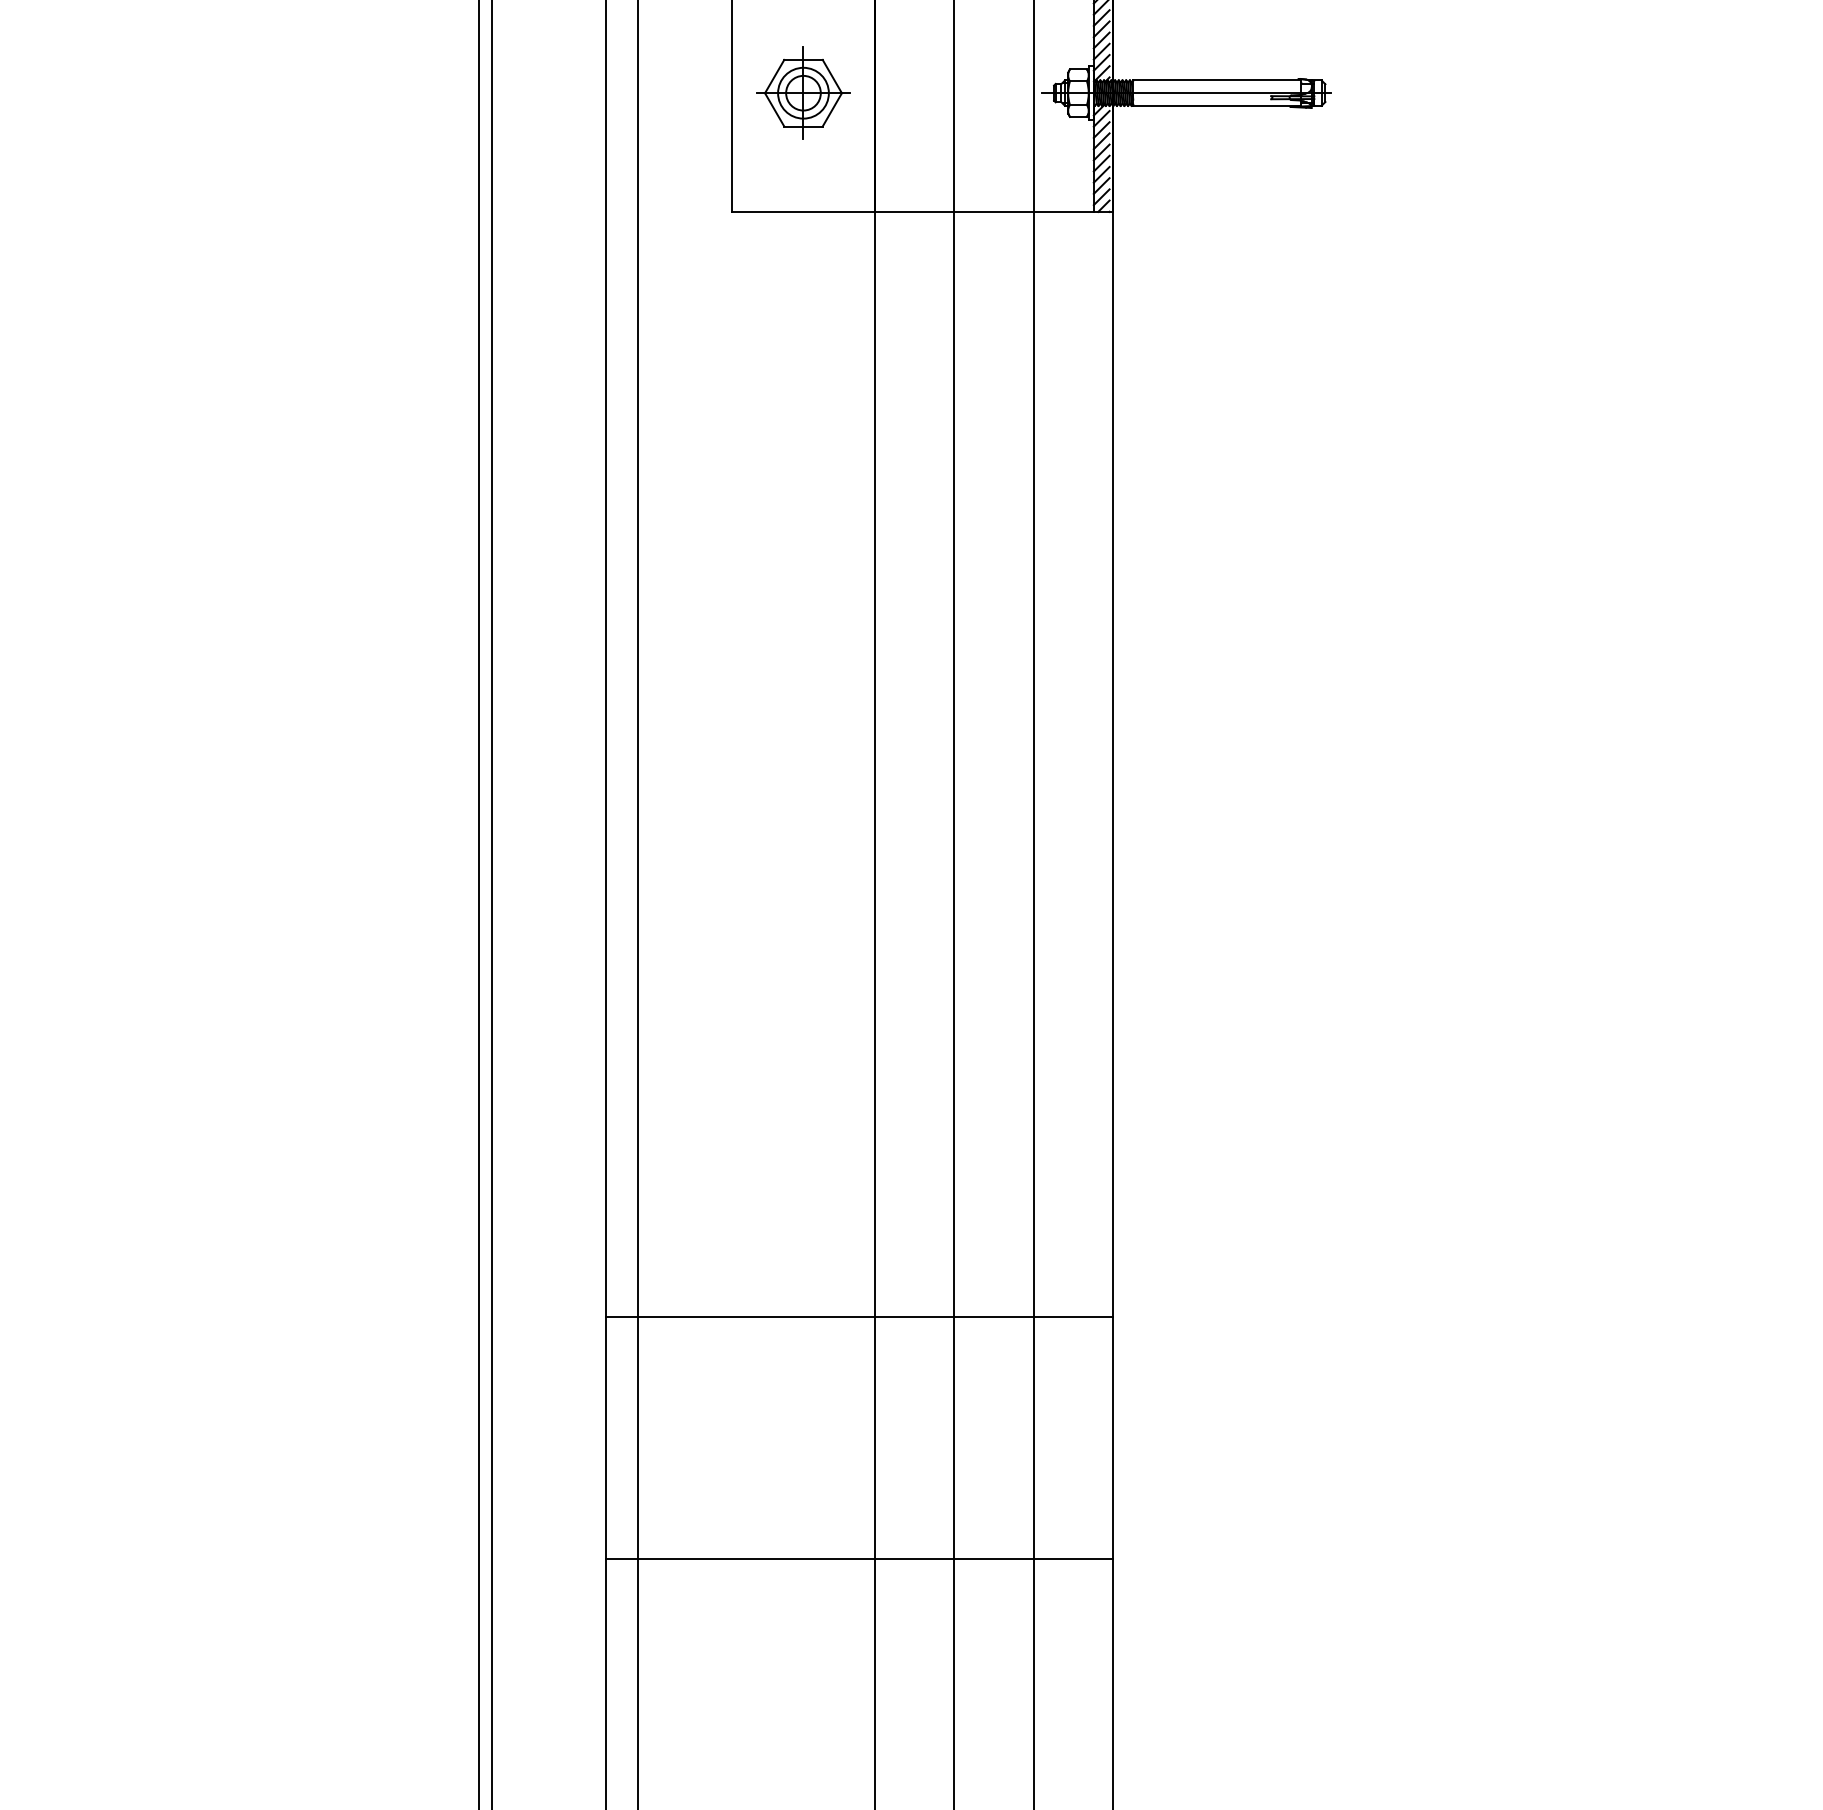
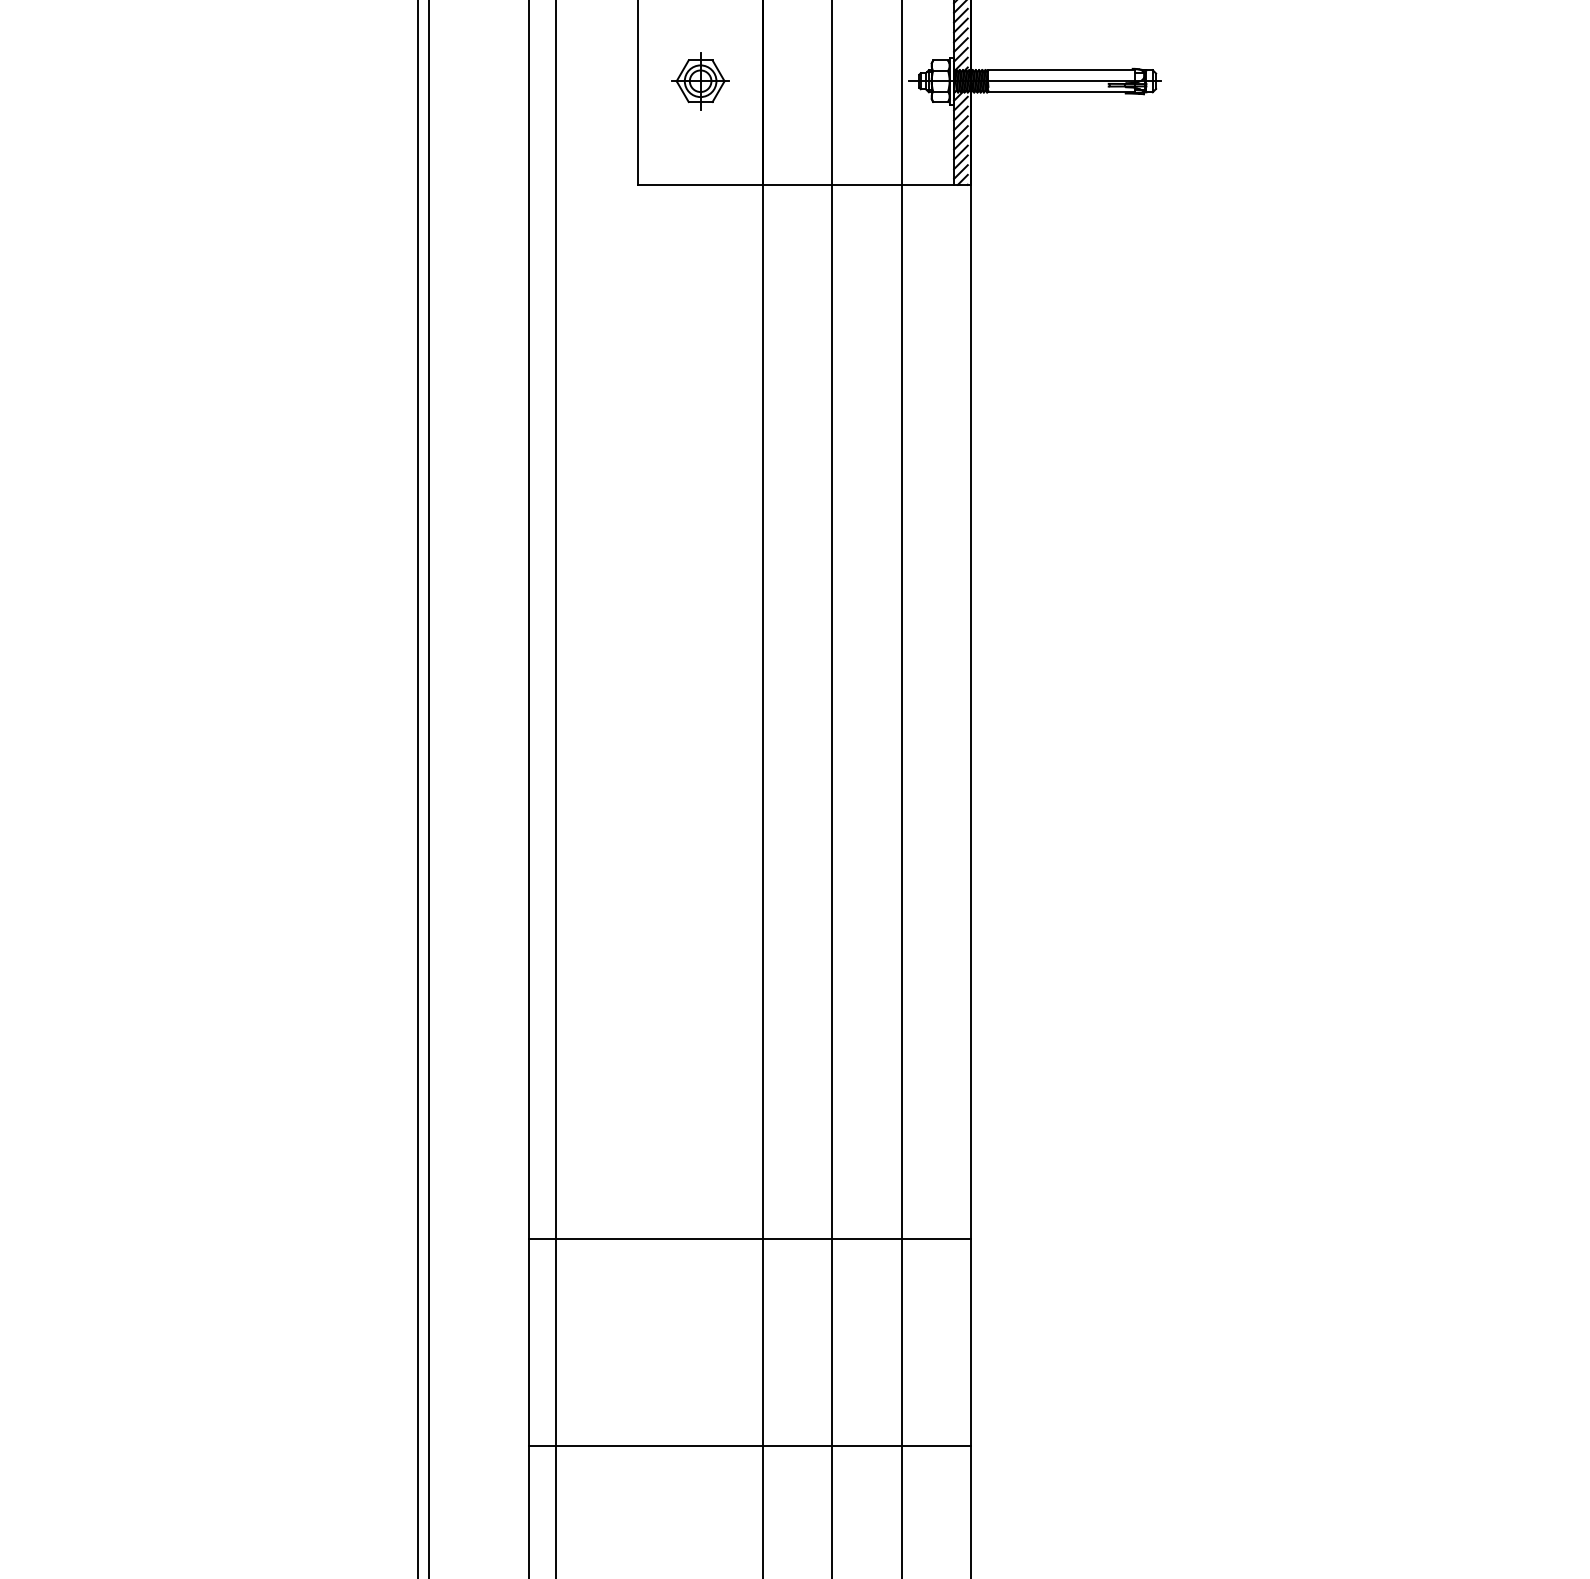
part: (802, 92) -> (699, 80), size x0.71
line: (859, 1316) -> (749, 1238), moved
line: (859, 1559) -> (749, 1445), moved

